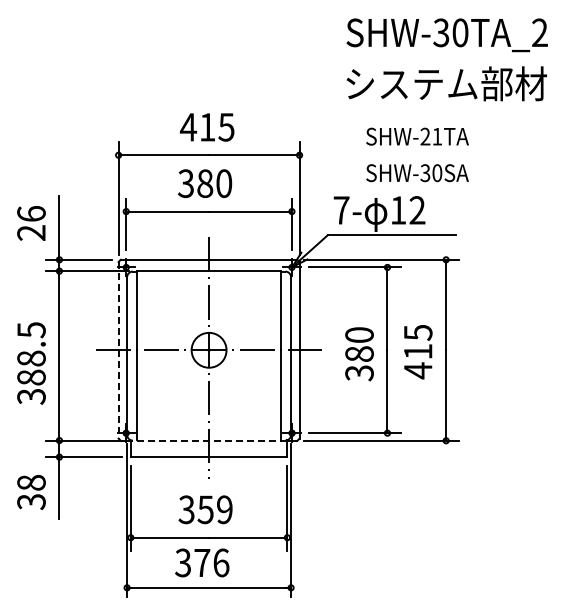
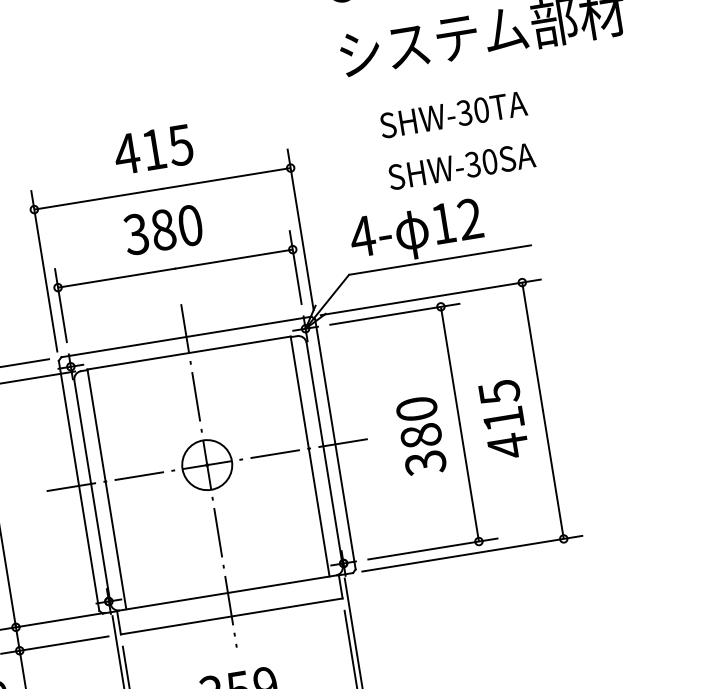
text: (431, 136) -> (473, 111), SHW-21TA -> SHW-30TA
text: (341, 210) -> (362, 236), 7- -> 4-
line: (118, 350) -> (78, 486), dashed -> solid
line: (208, 440) -> (227, 593), dashed -> solid

